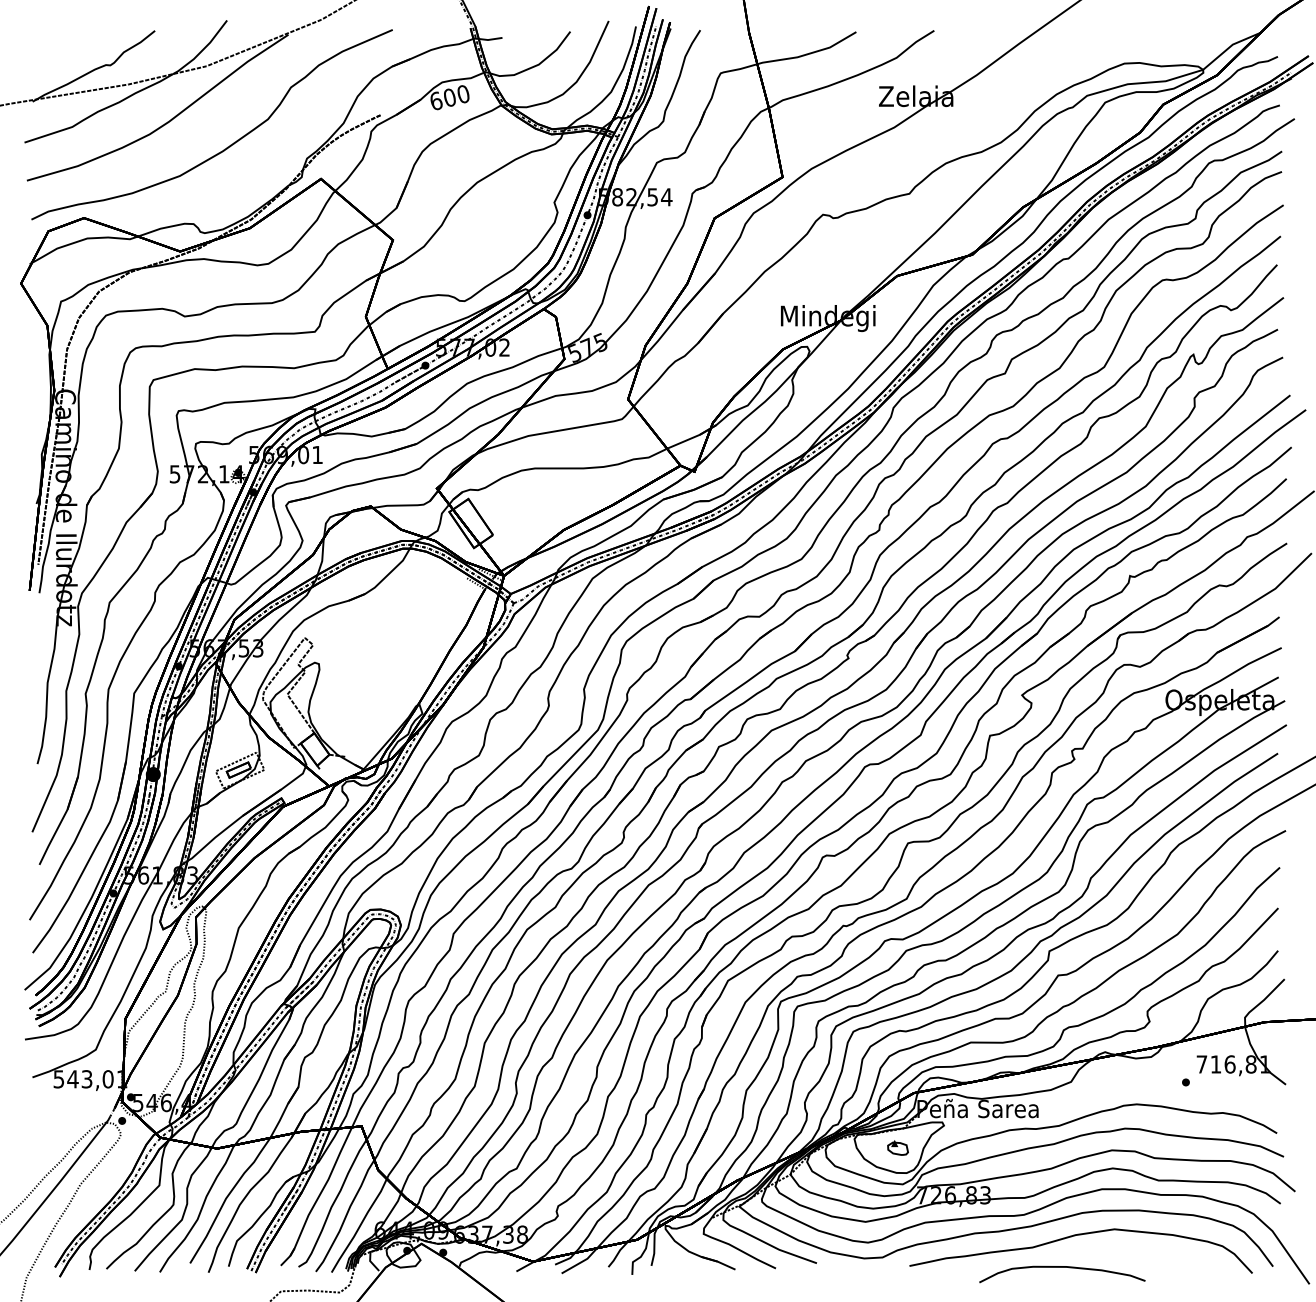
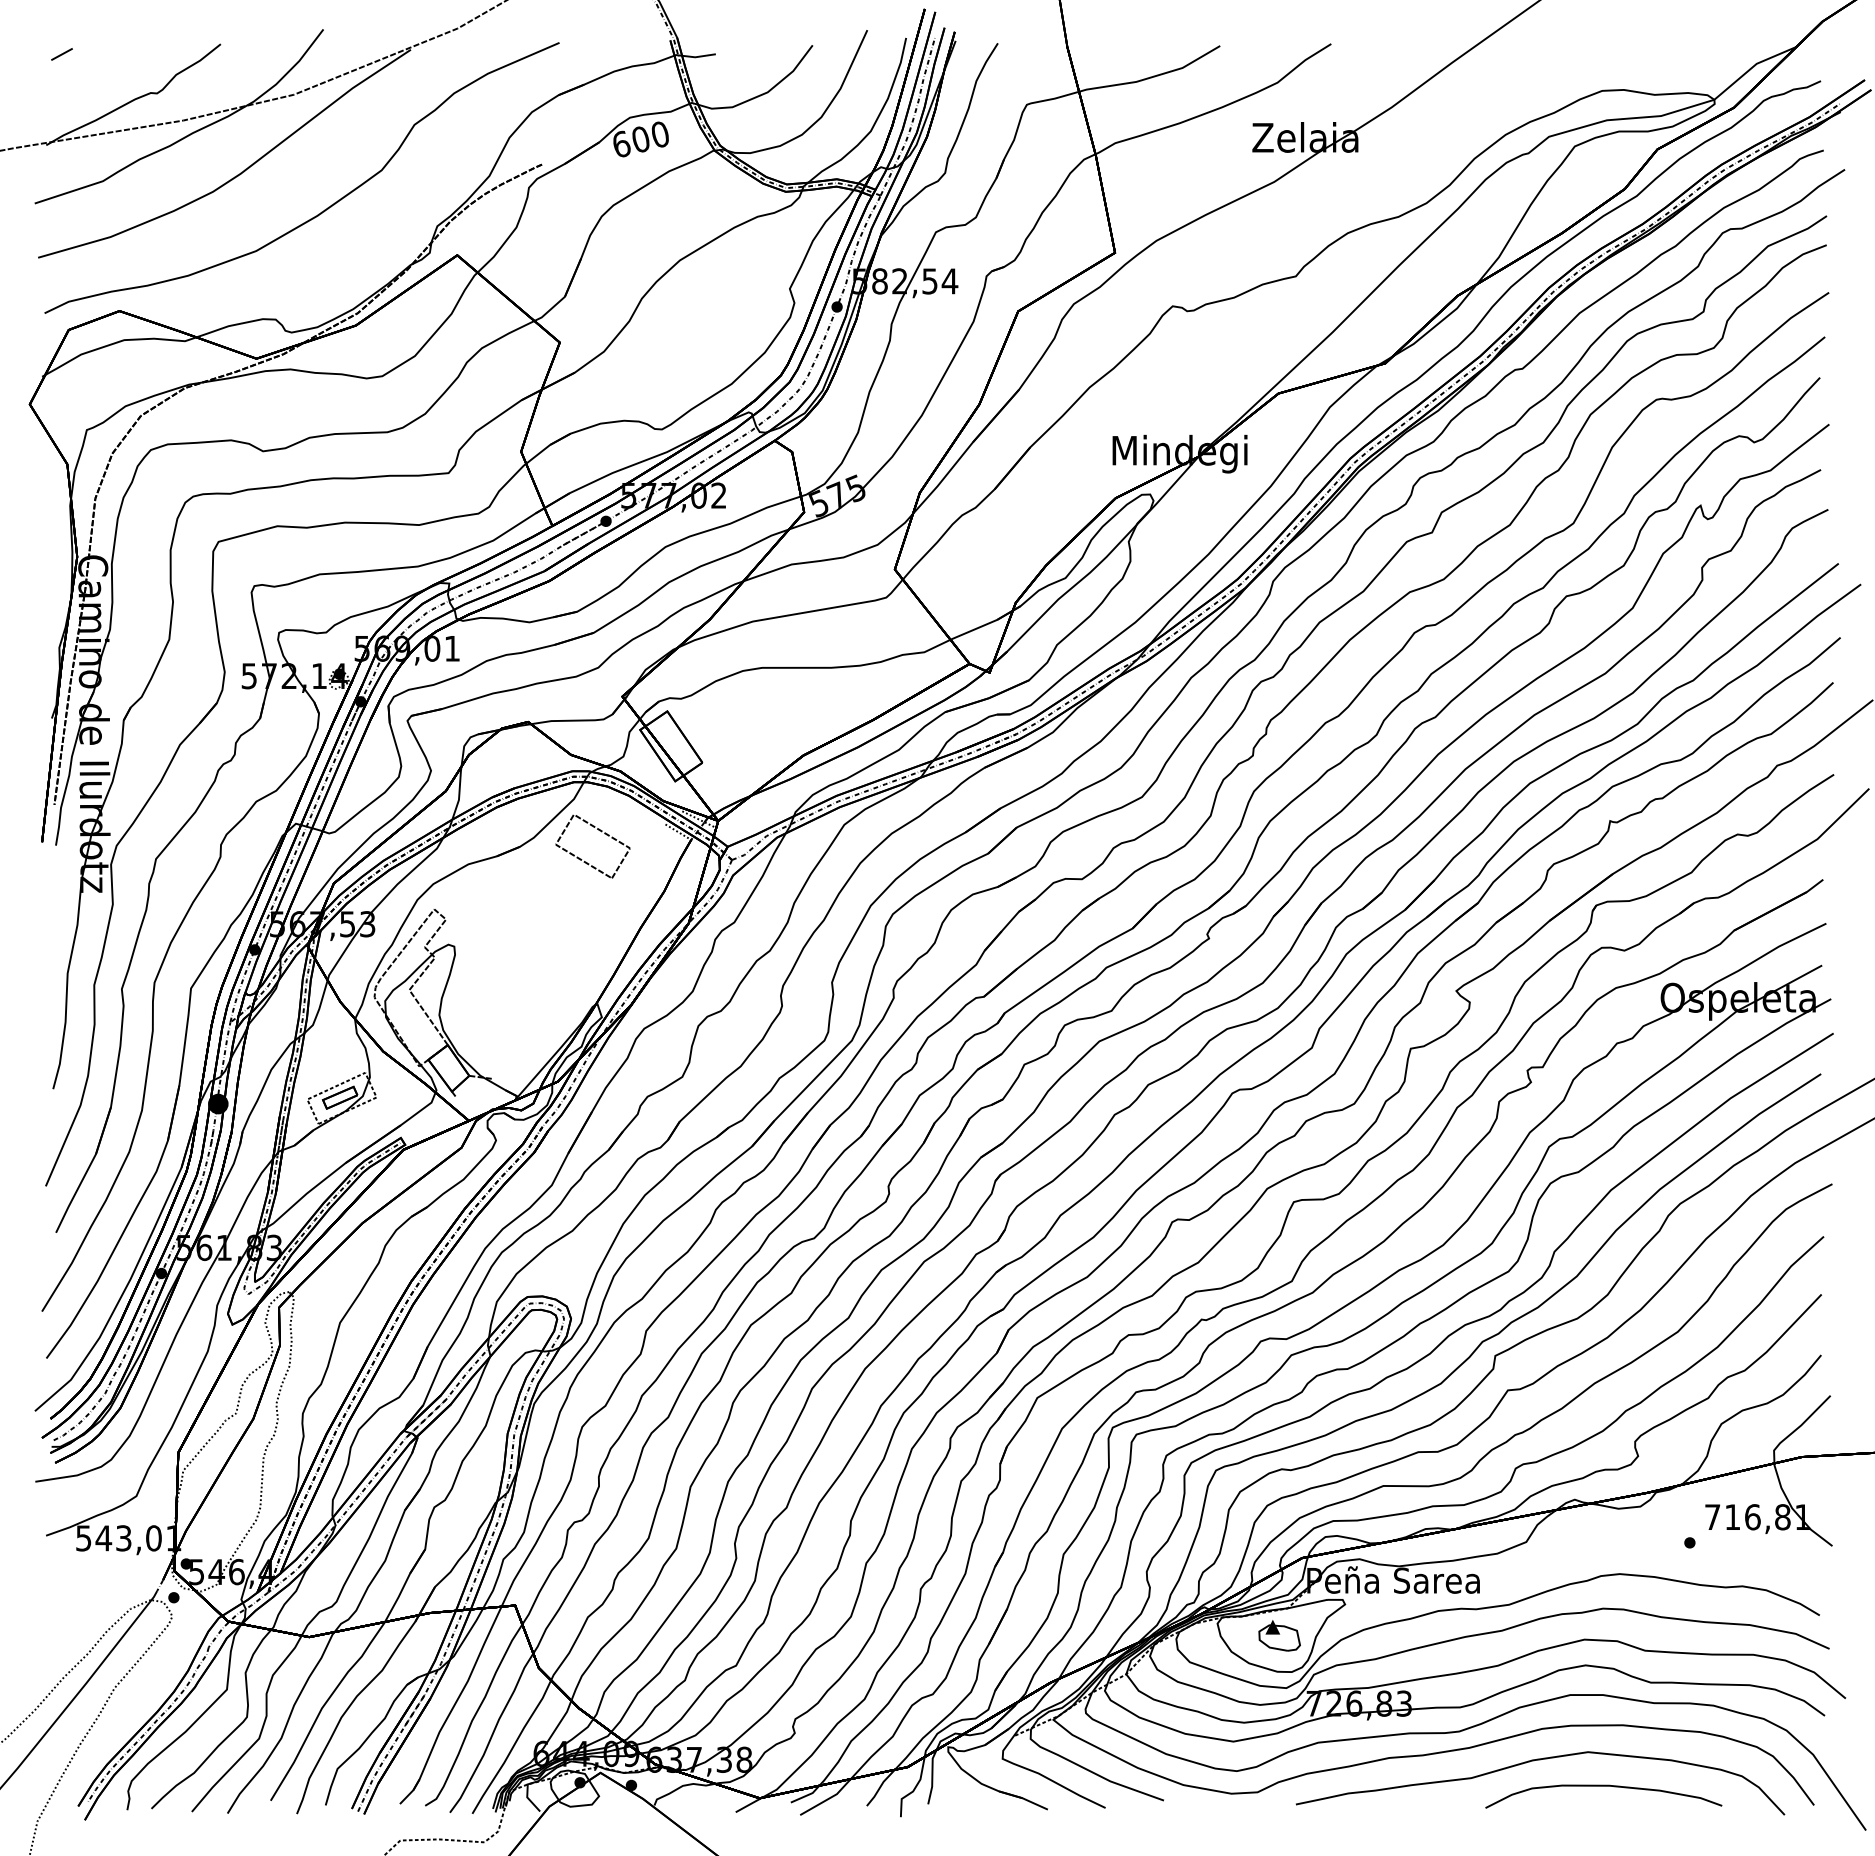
line: (43, 38) -> (61, 54), added
part: (411, 604) -> (586, 861), added
part: (897, 1147) -> (1279, 1635), size x1.43
curve: (1062, 1267) -> (1603, 1786), moved

